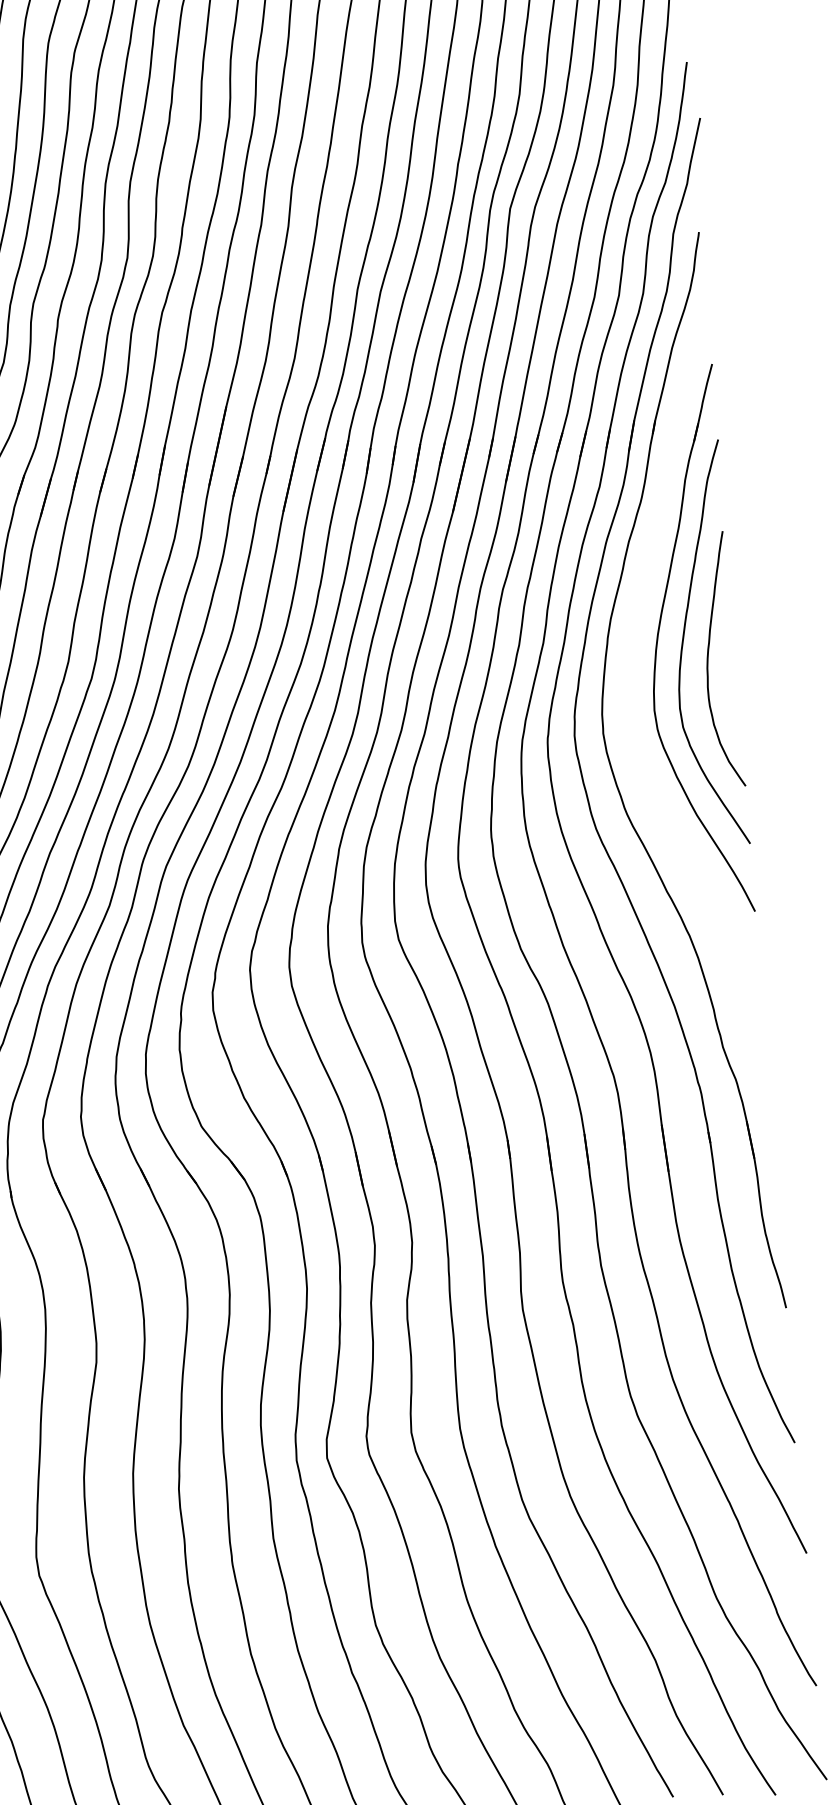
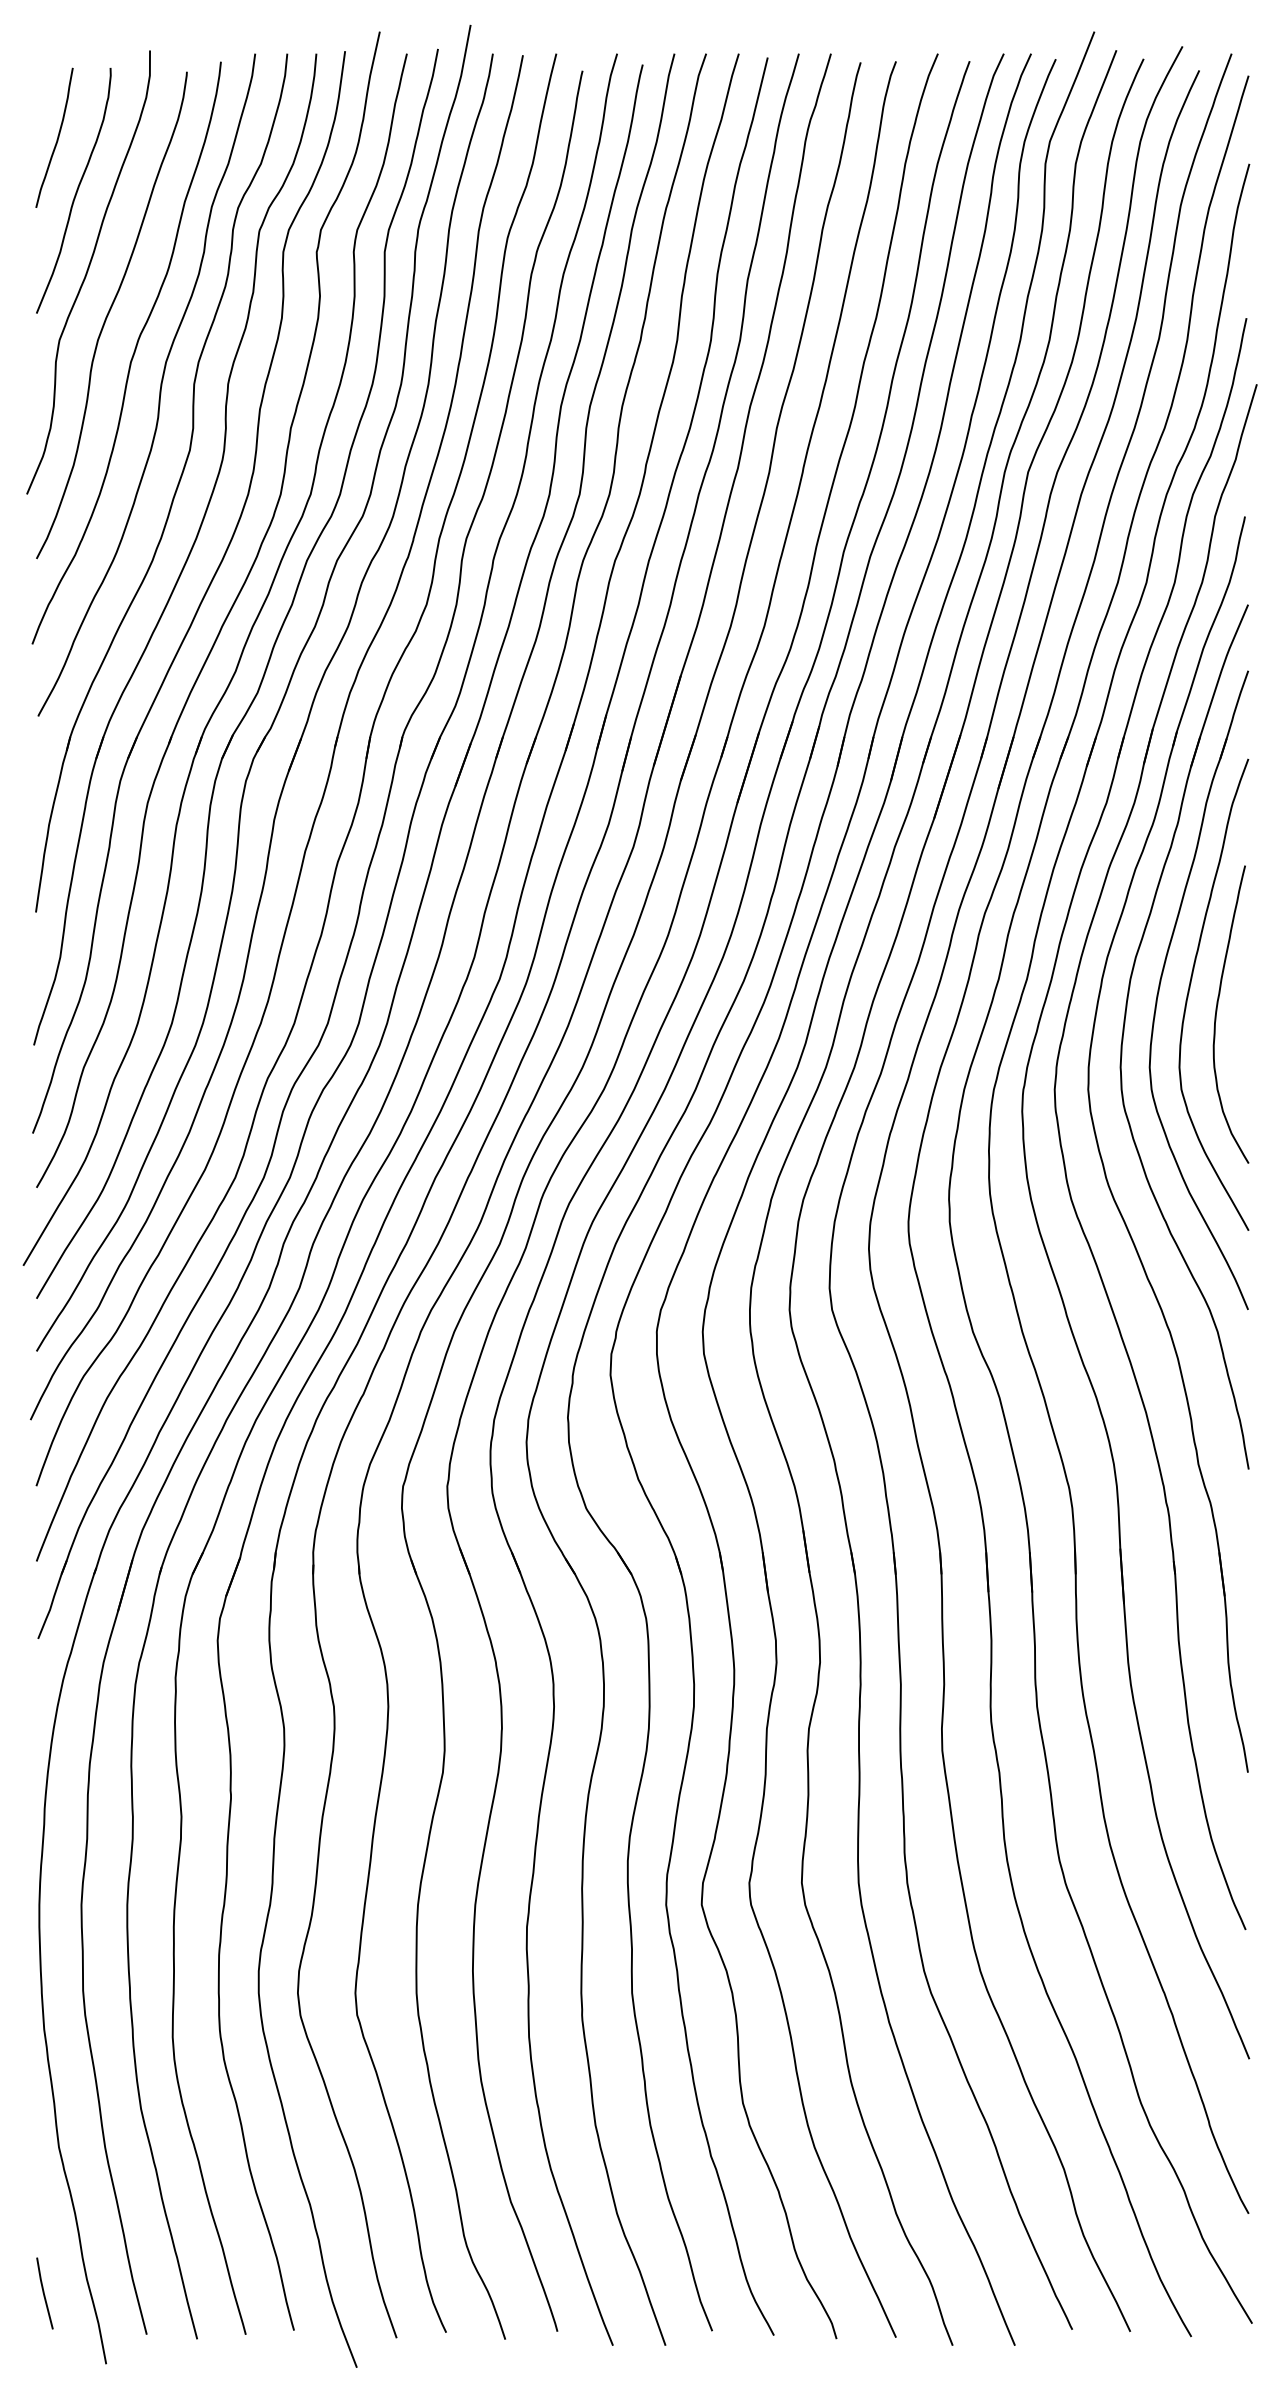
part: (630, 682) -> (1124, 1032), added

